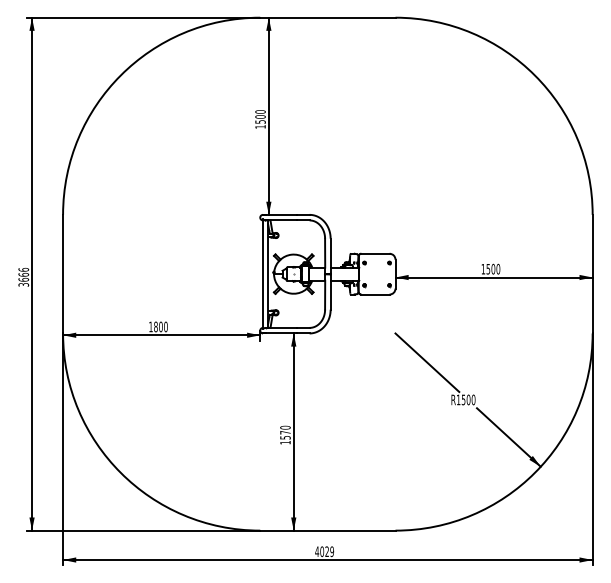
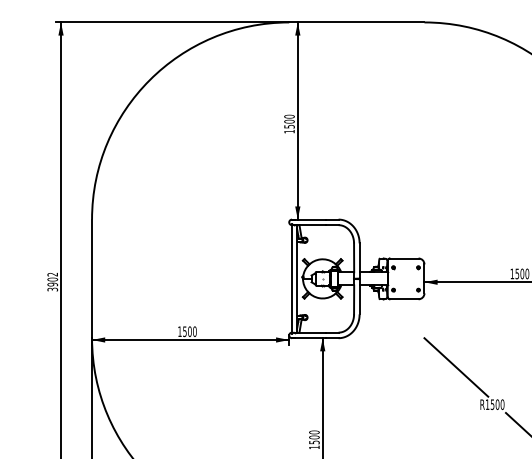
text: (23, 274) -> (52, 279), 3666 -> 3902
text: (155, 326) -> (184, 331), 1800 -> 1500
text: (285, 432) -> (314, 437), 1570 -> 1500

